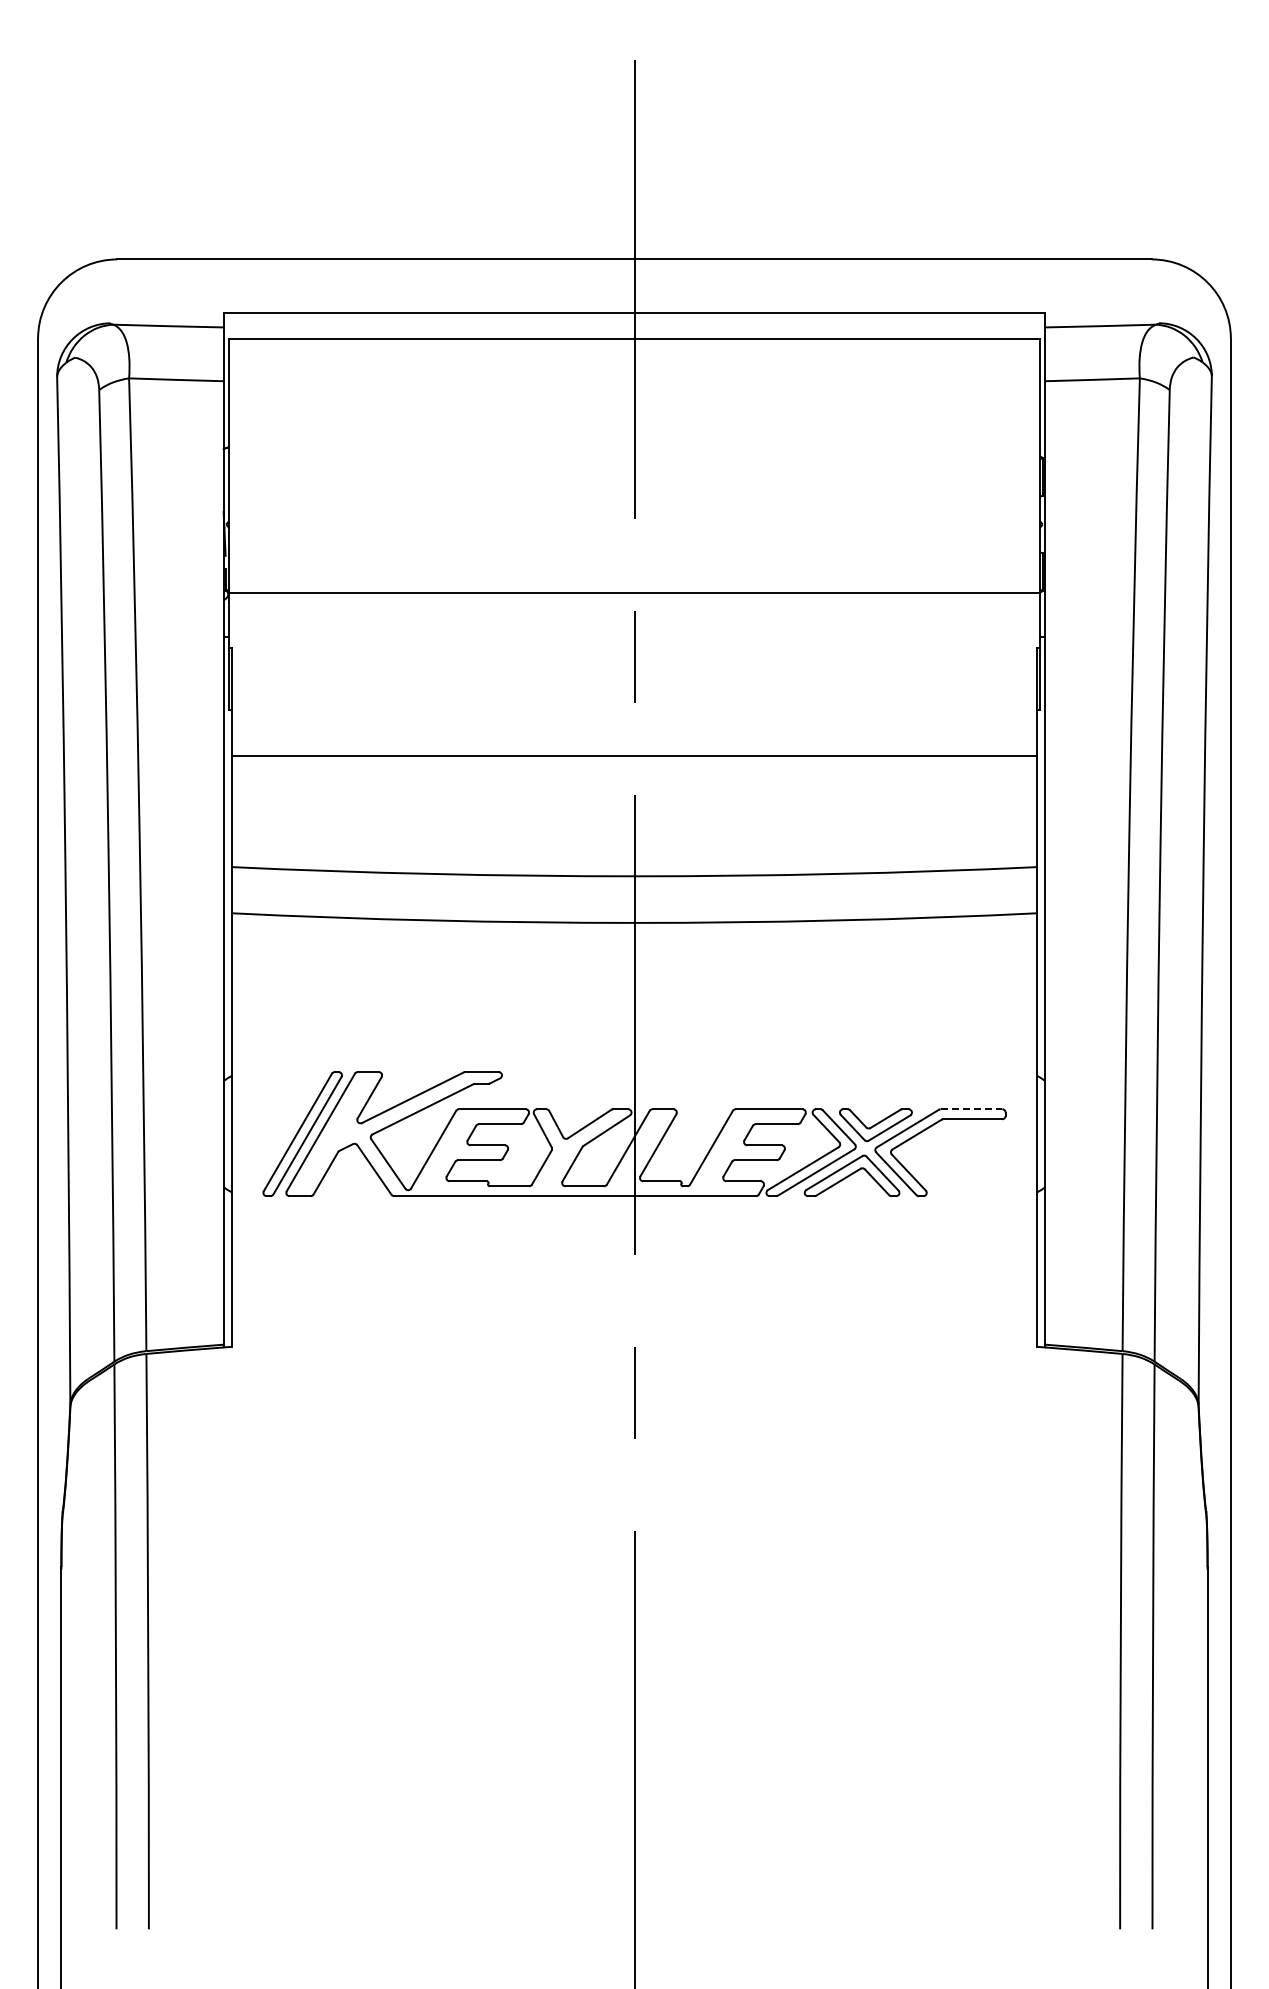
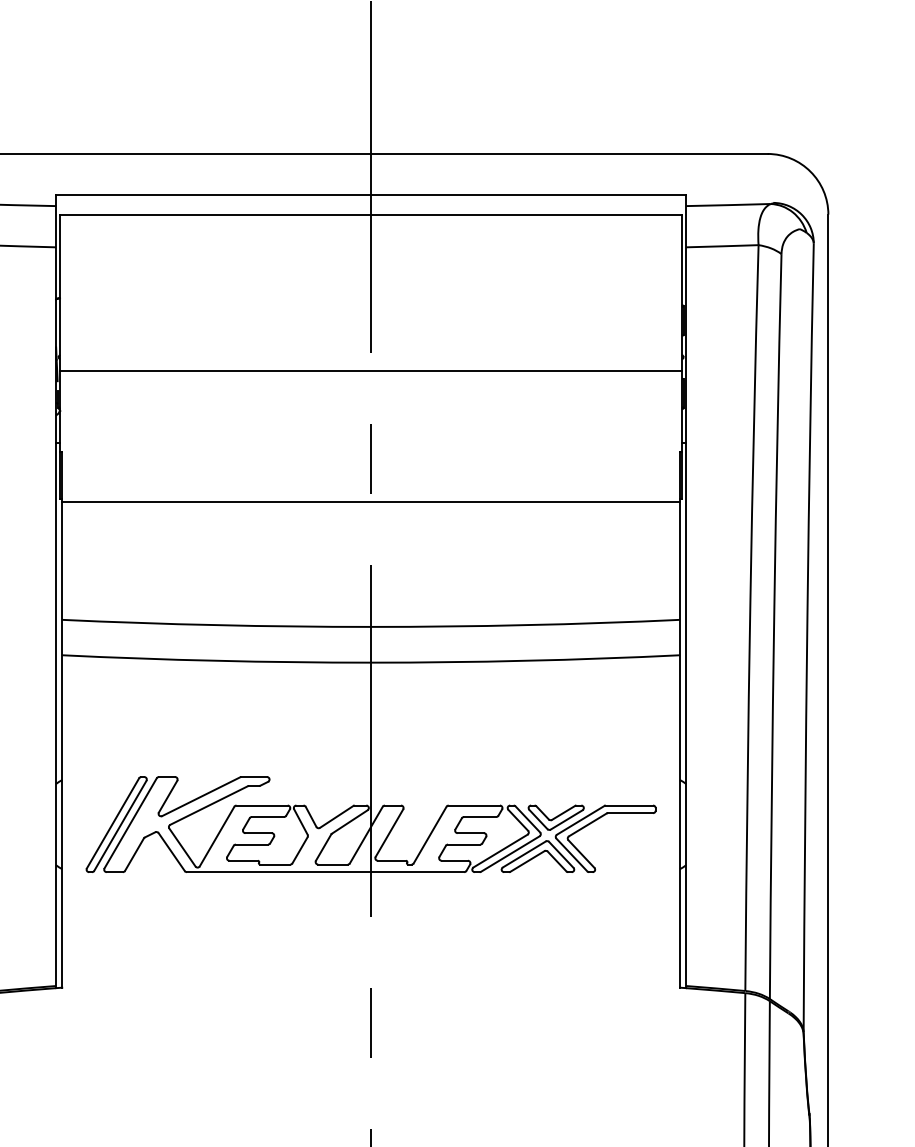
line: (634, 592) -> (371, 370), moved
line: (634, 755) -> (371, 501), moved
line: (971, 1109) -> (629, 805), dashed -> solid

